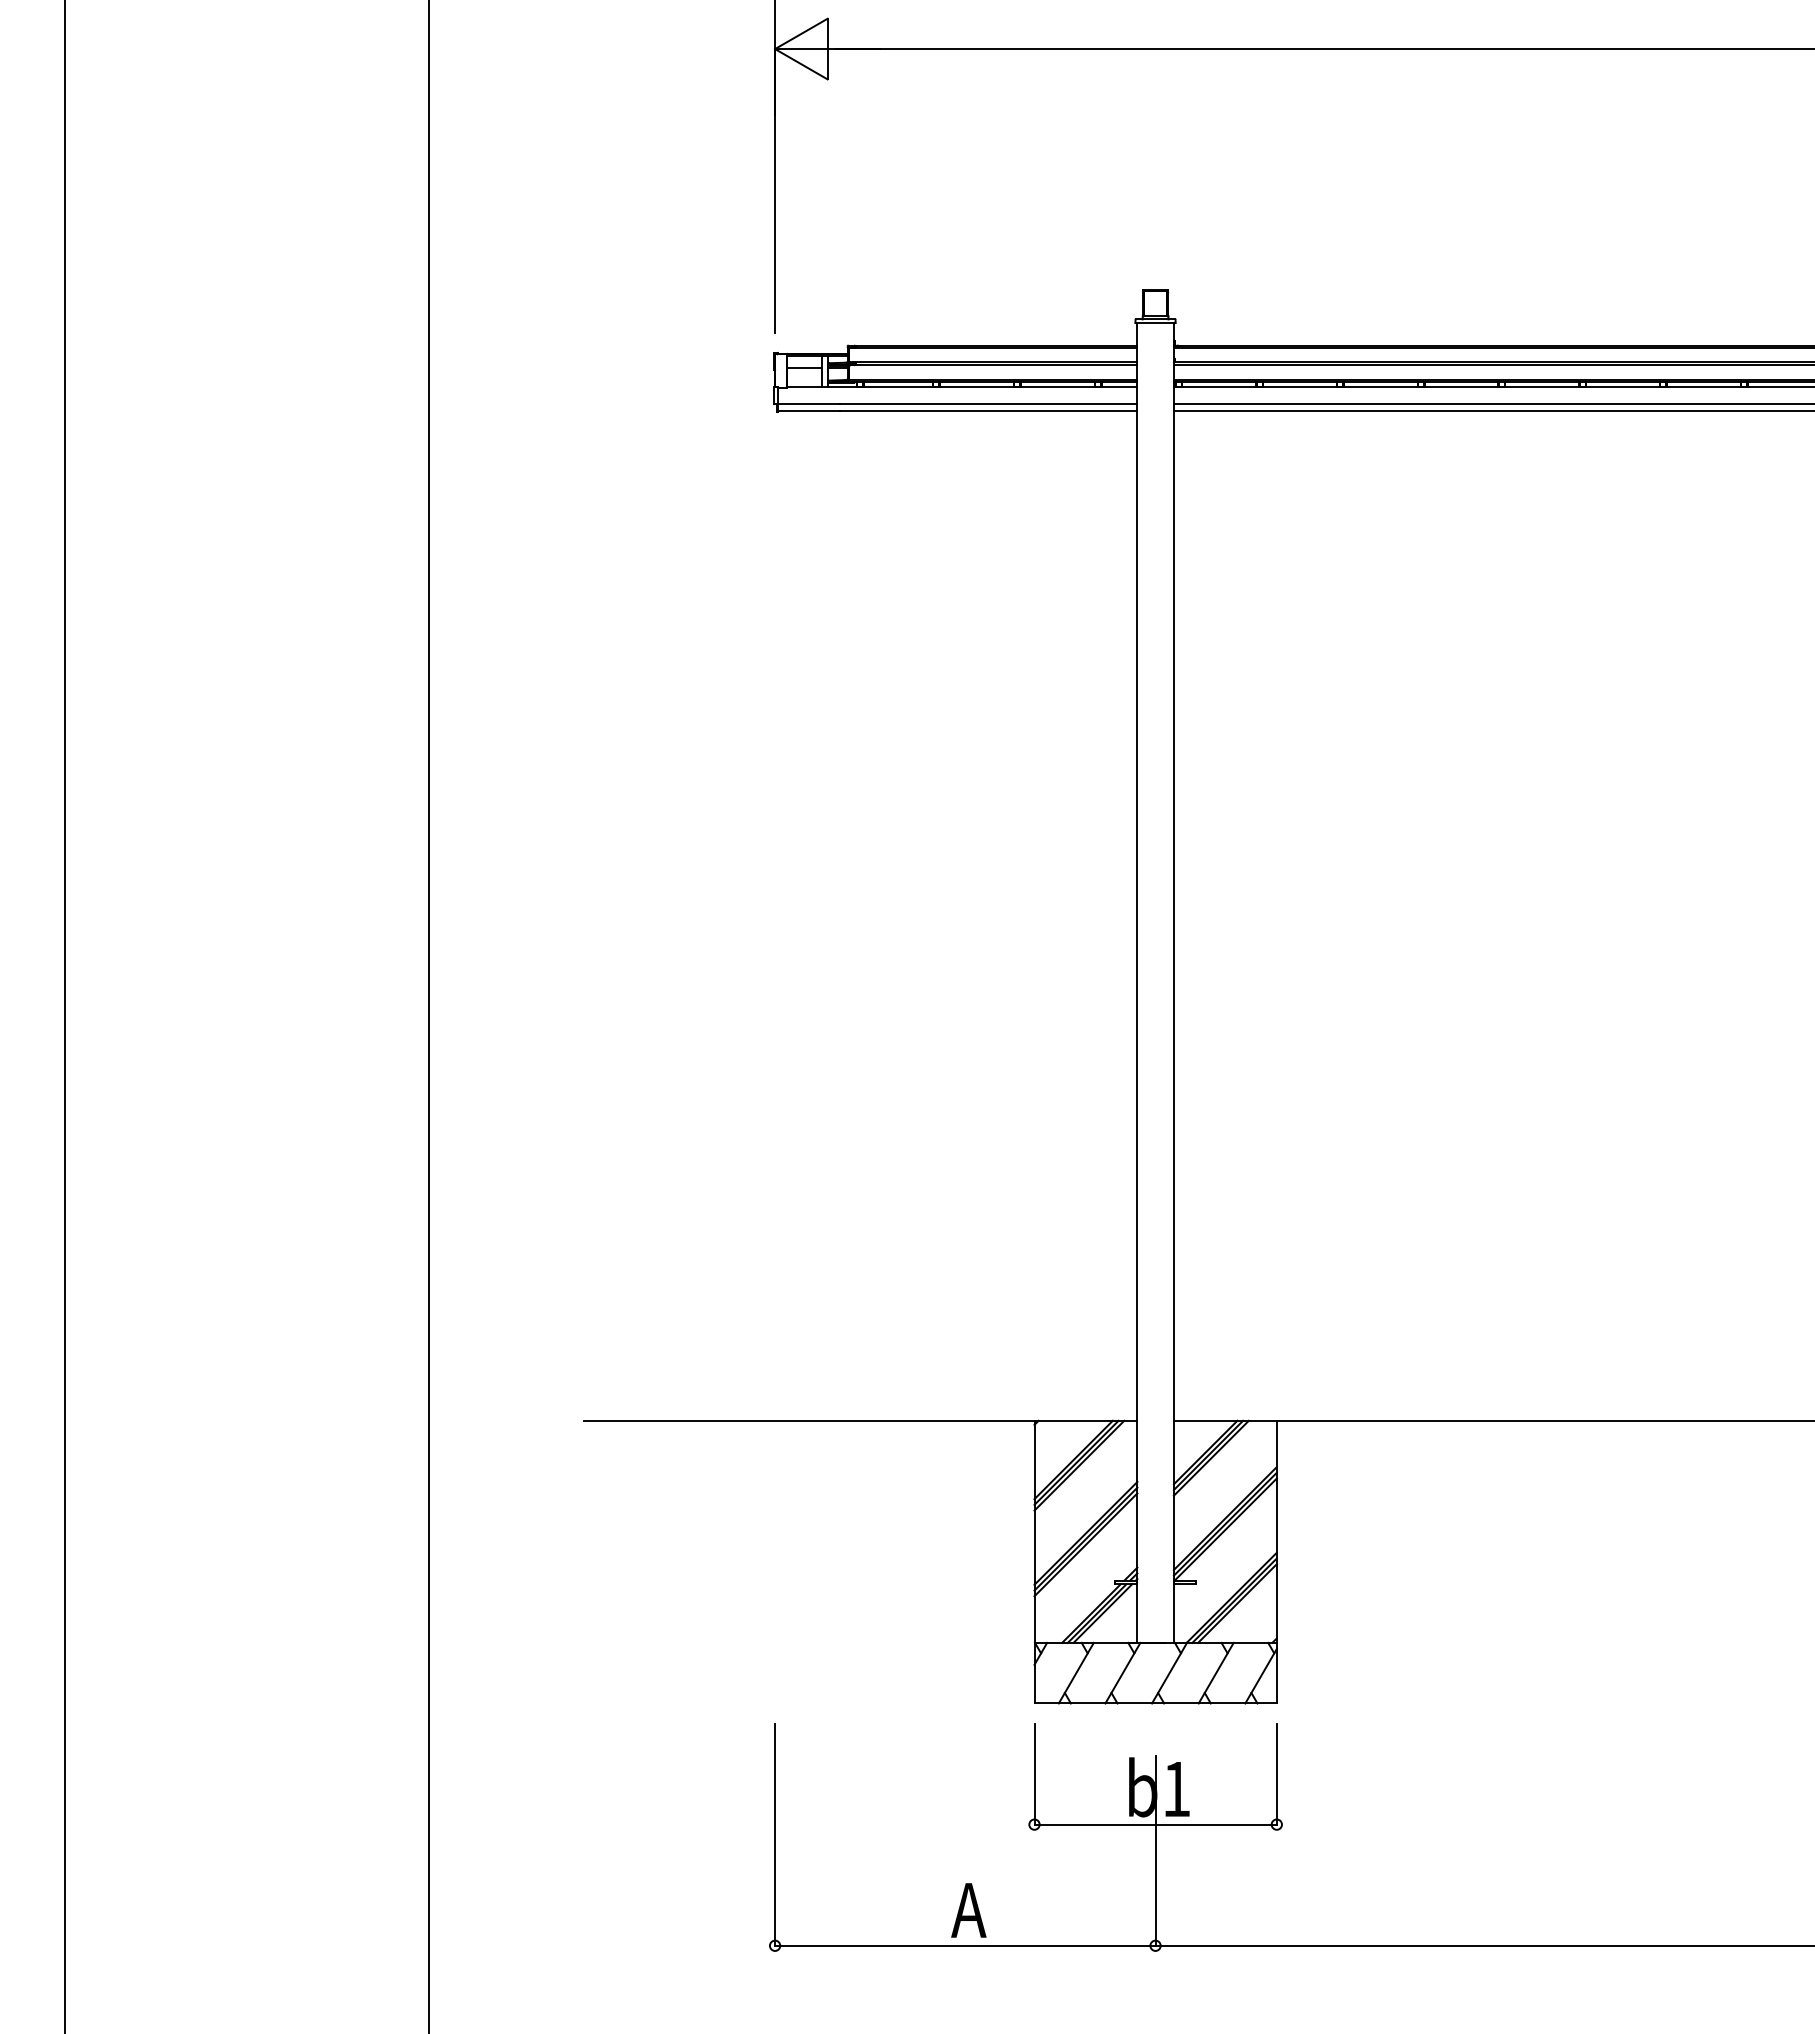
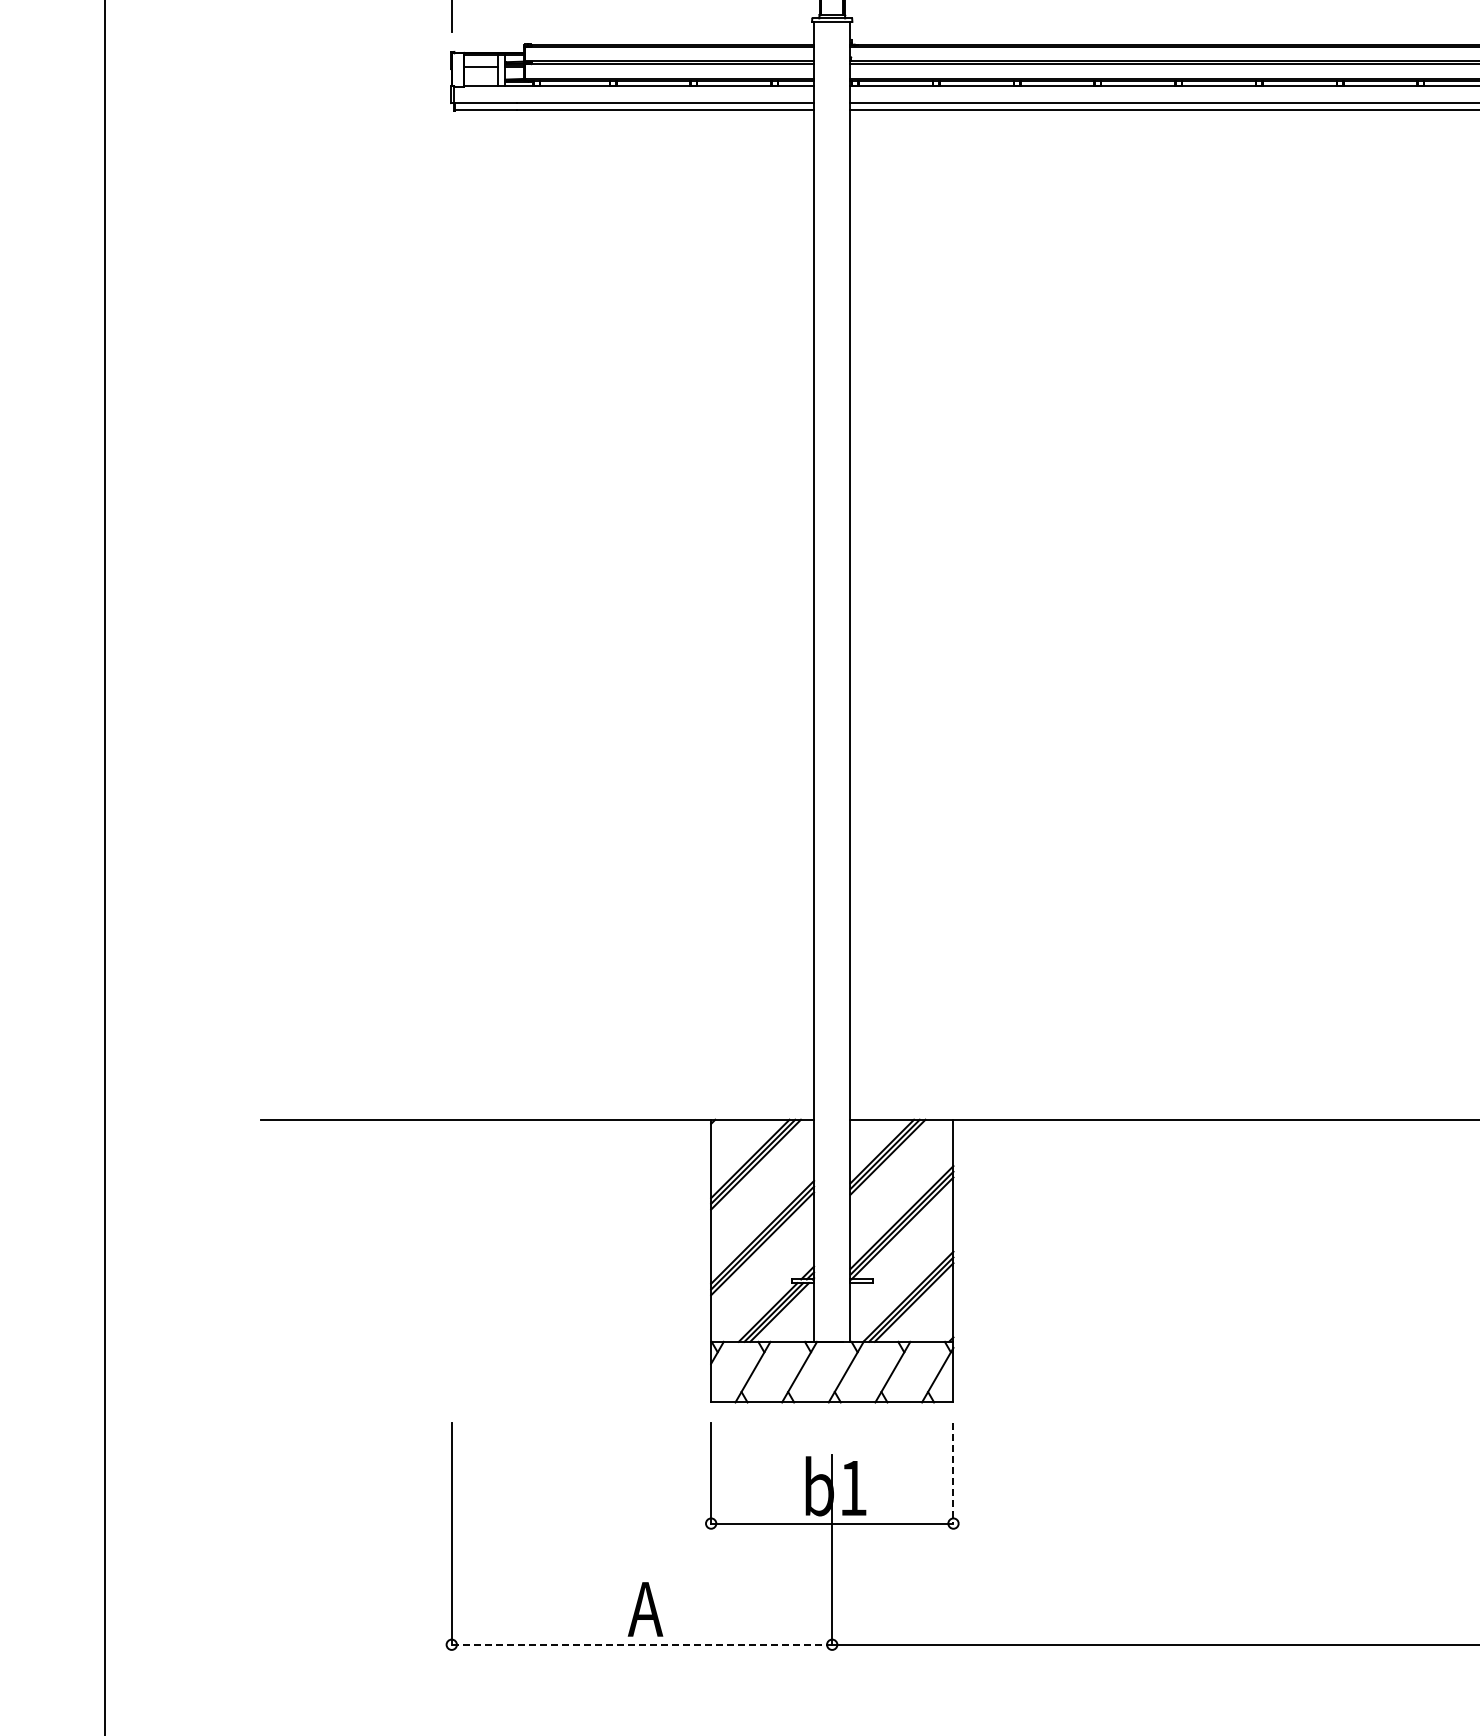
line: (1276, 1774) -> (953, 1473), solid -> dashed
line: (965, 1945) -> (642, 1644), solid -> dashed

